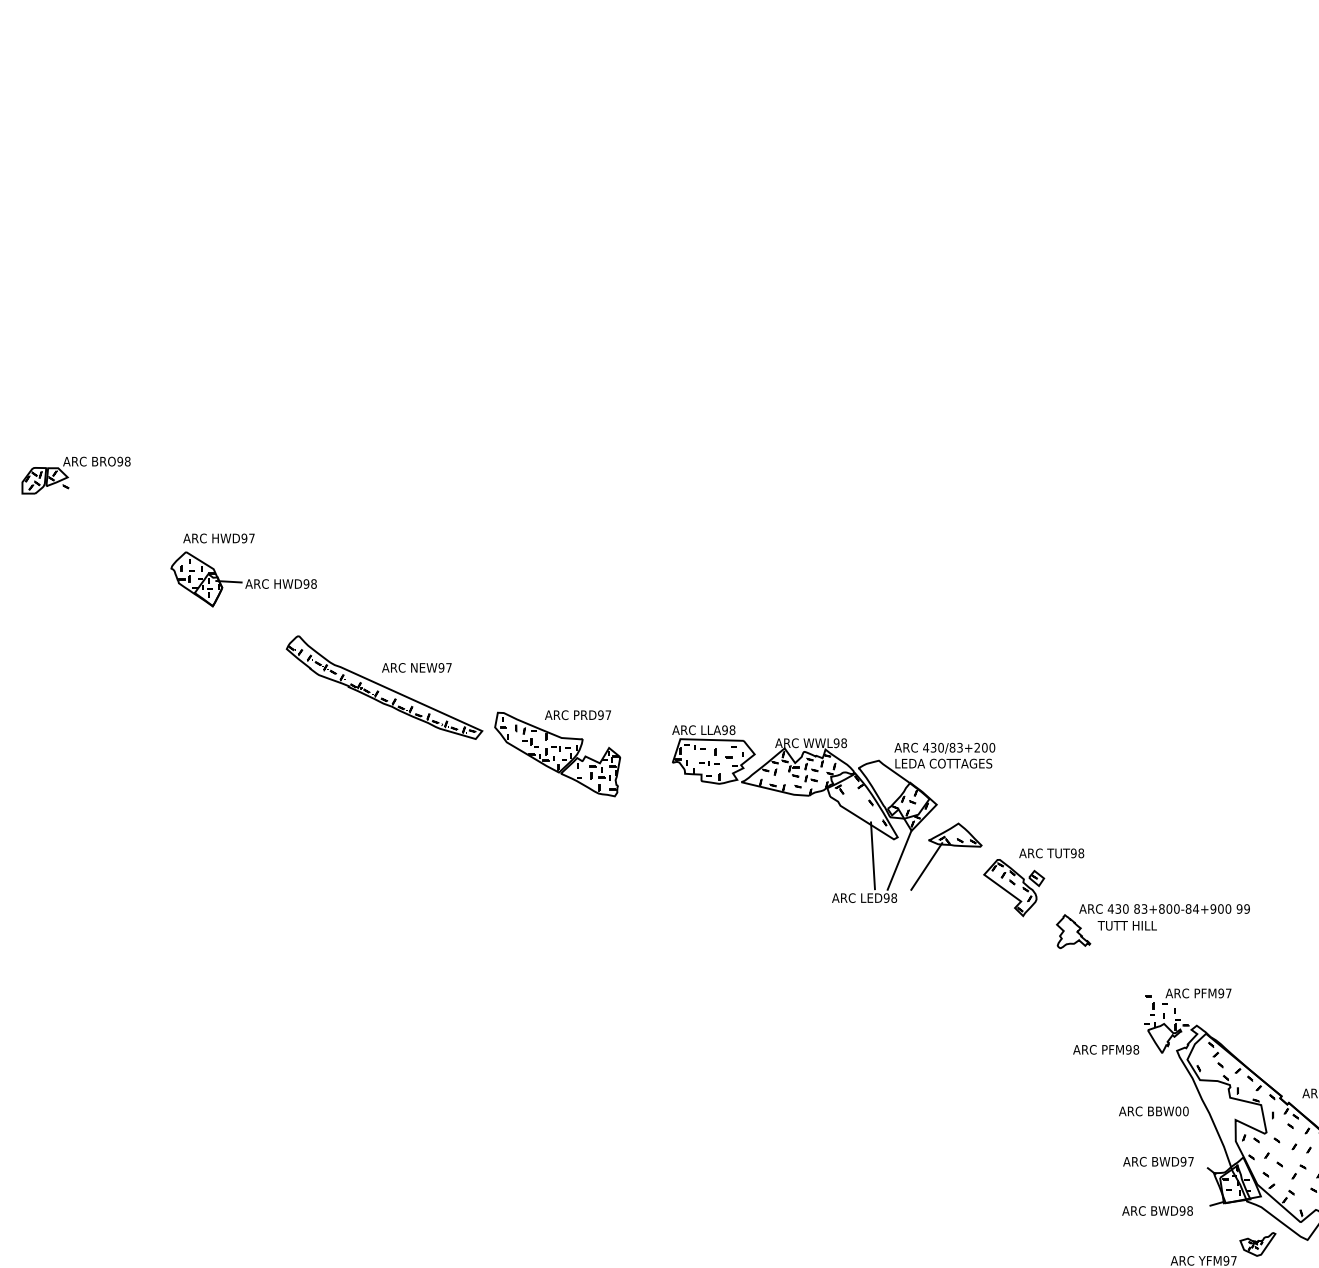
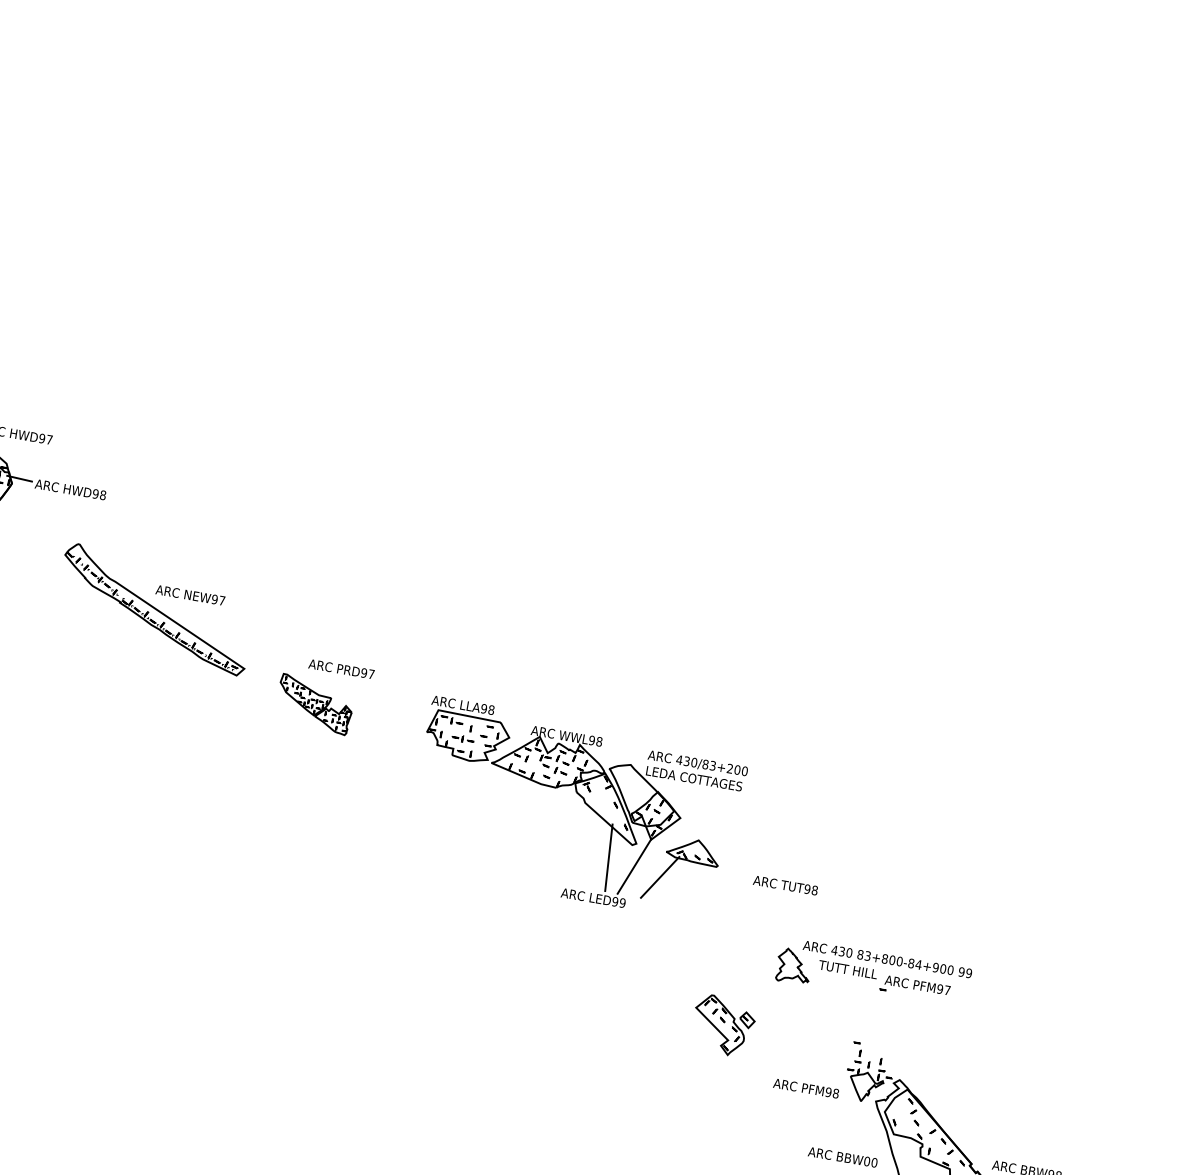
part: (557, 754) -> (314, 704), size x0.6
part: (1014, 888) -> (723, 1026), moved
text: (894, 897) -> (623, 902), LED98 -> LED99
part: (1196, 996) -> (915, 988), moved

